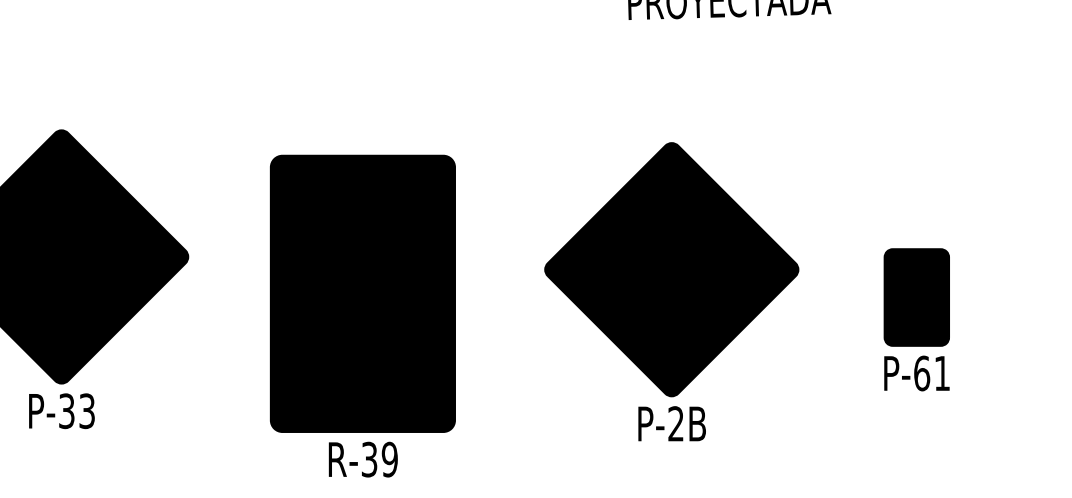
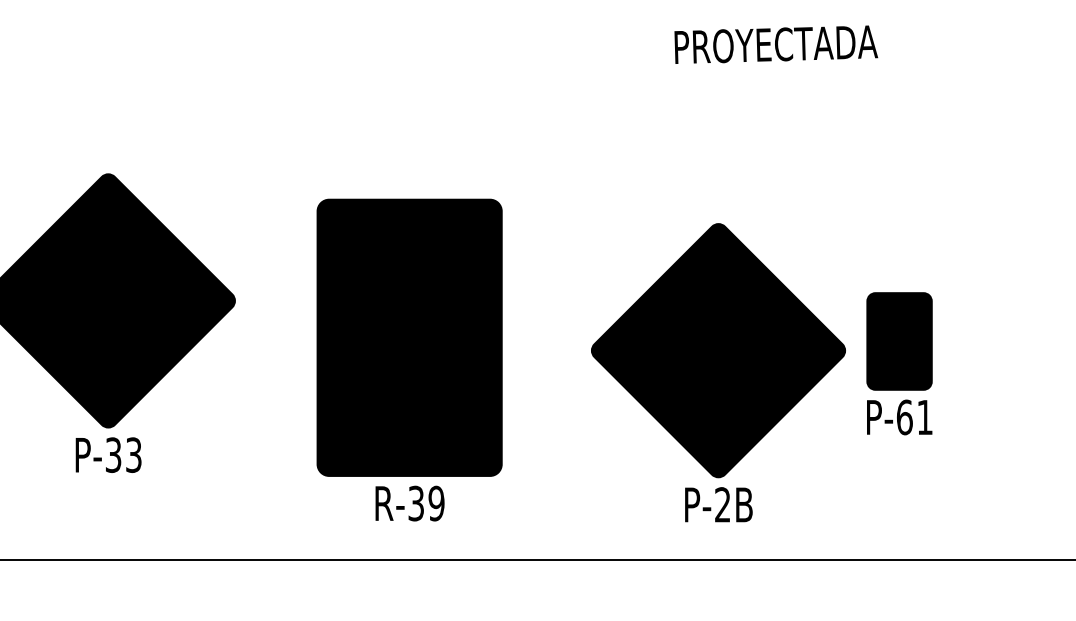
part: (671, 291) -> (718, 372), moved
part: (916, 319) -> (899, 363), moved

